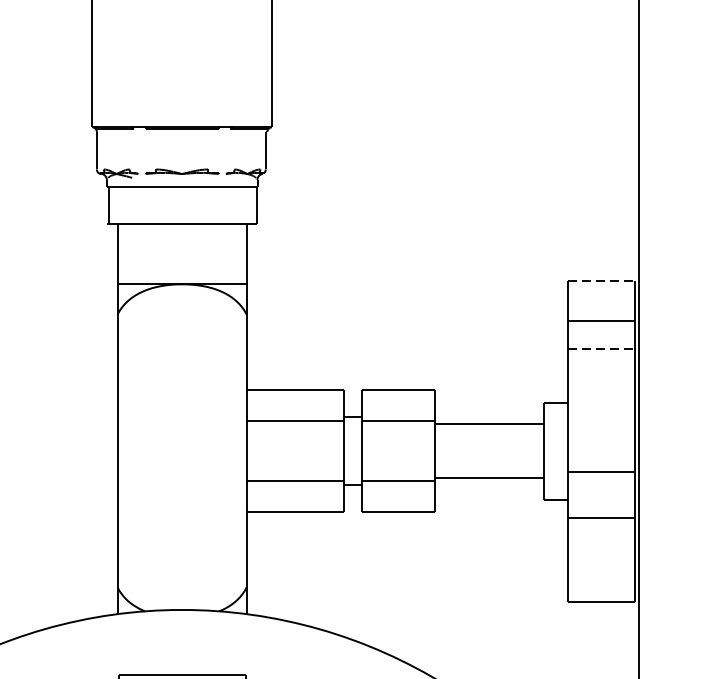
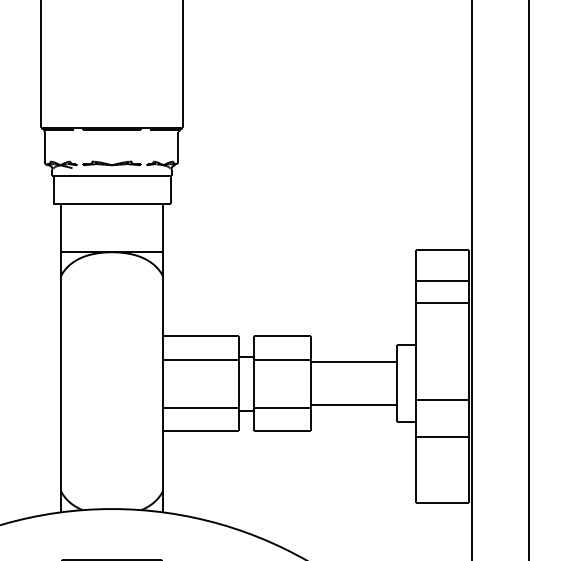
line: (602, 280) -> (443, 249), dashed -> solid
line: (602, 349) -> (443, 303), dashed -> solid

